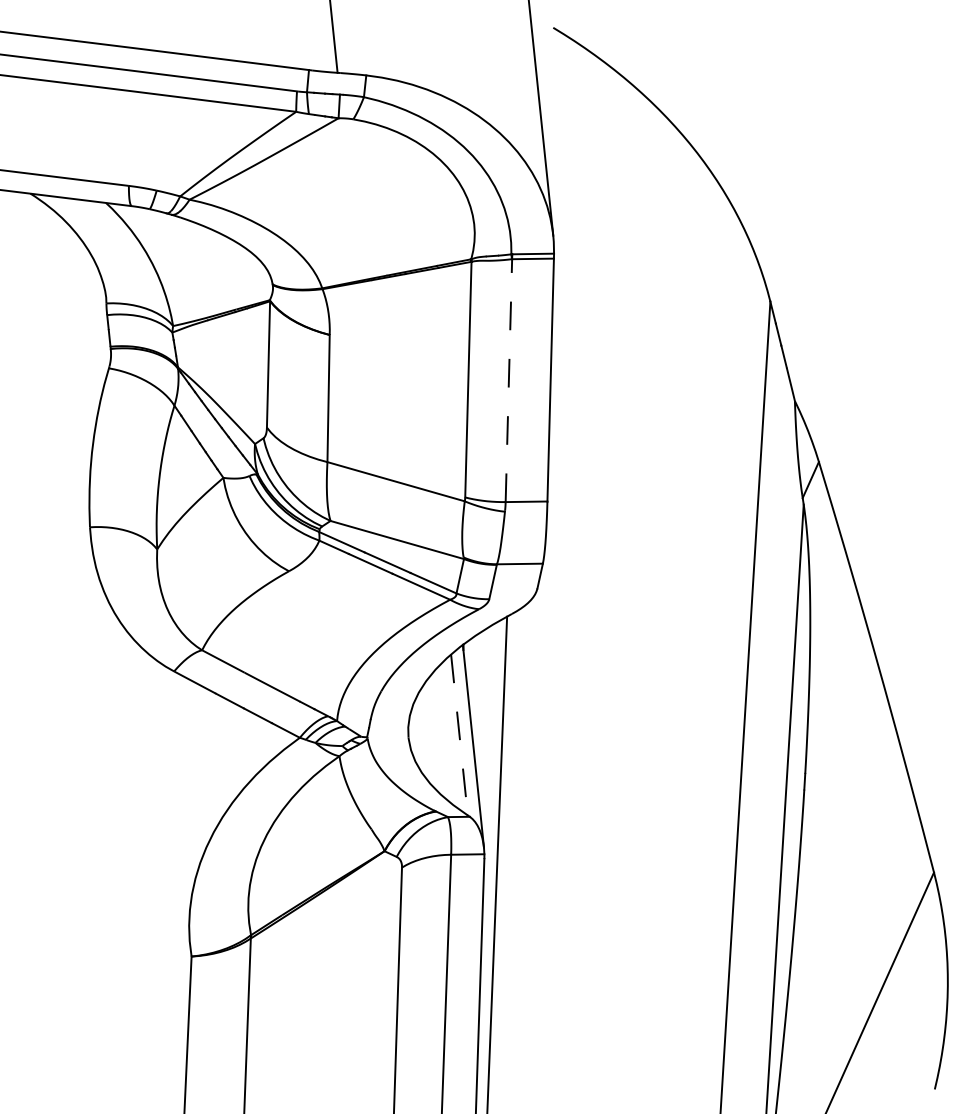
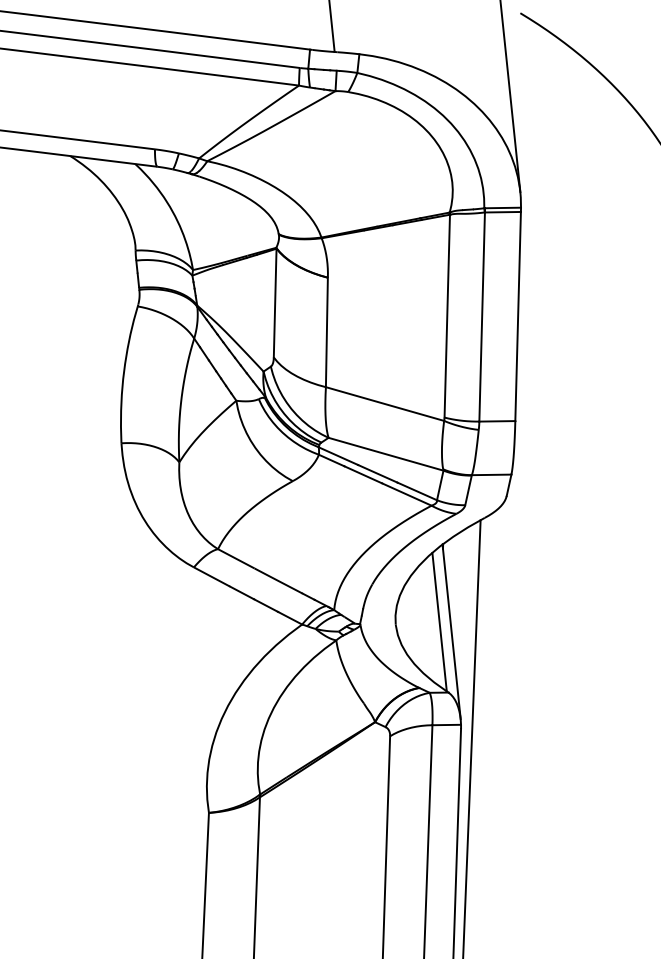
line: (508, 380) -> (481, 316), dashed -> solid
line: (459, 735) -> (439, 622), dashed -> solid

